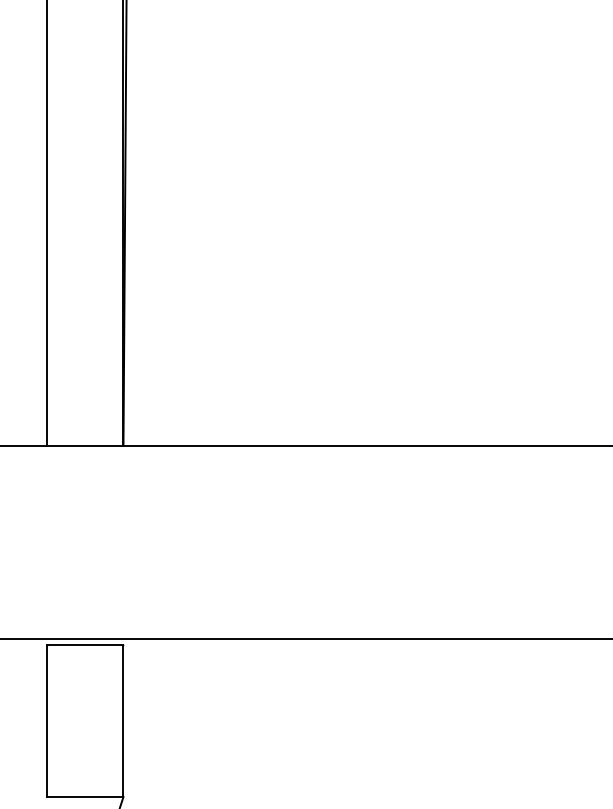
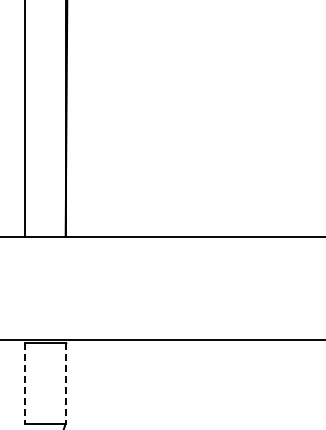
line: (47, 721) -> (25, 383), solid -> dashed
line: (123, 721) -> (65, 383), solid -> dashed

